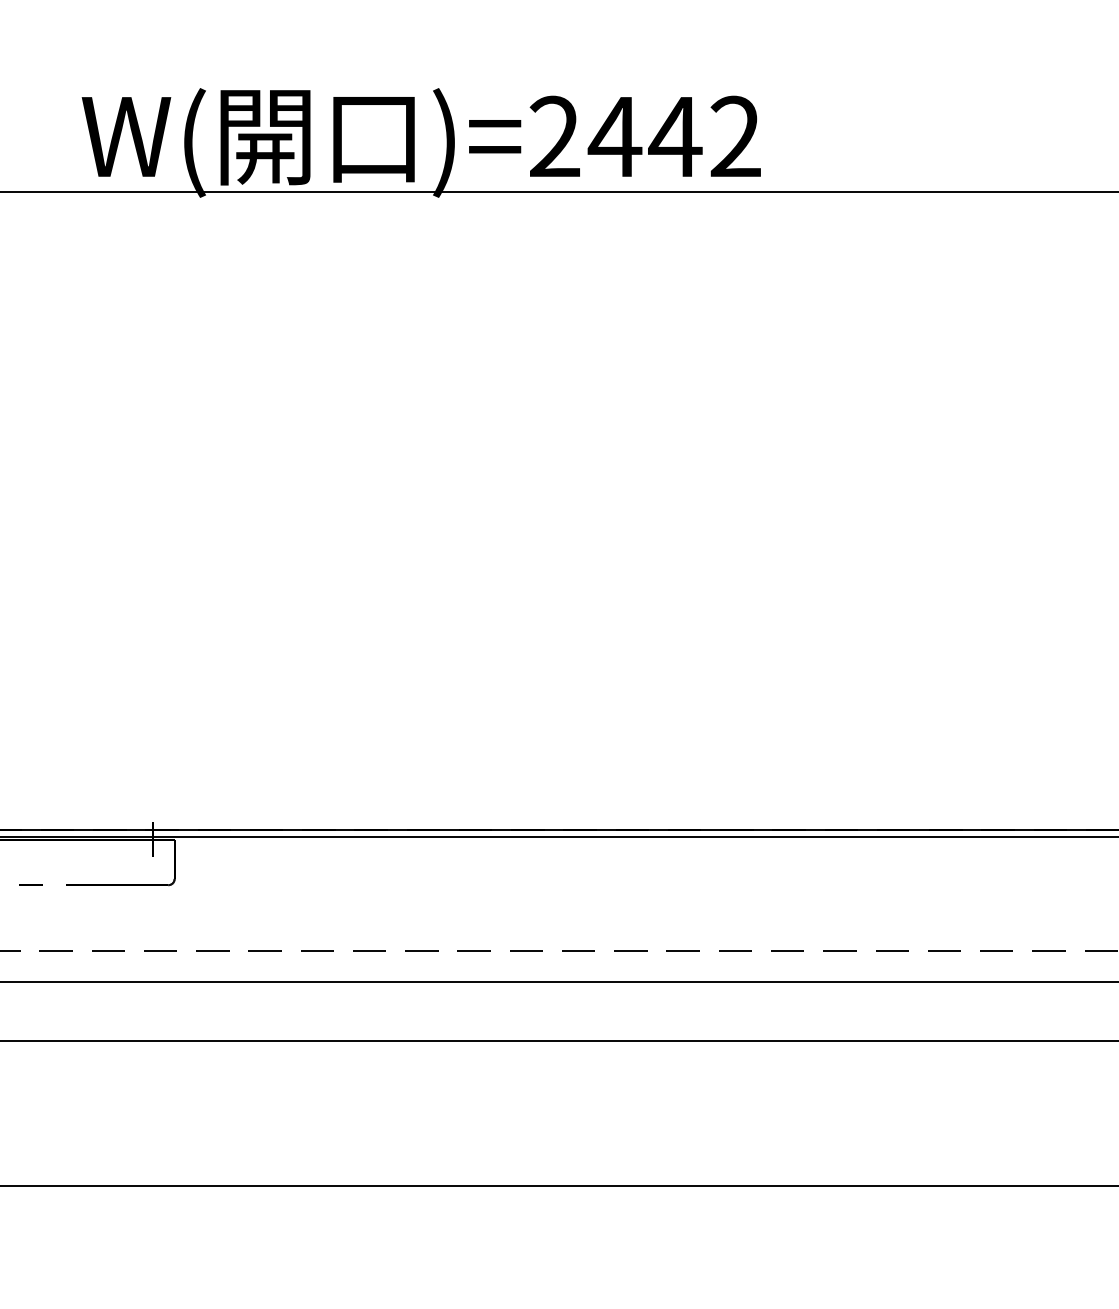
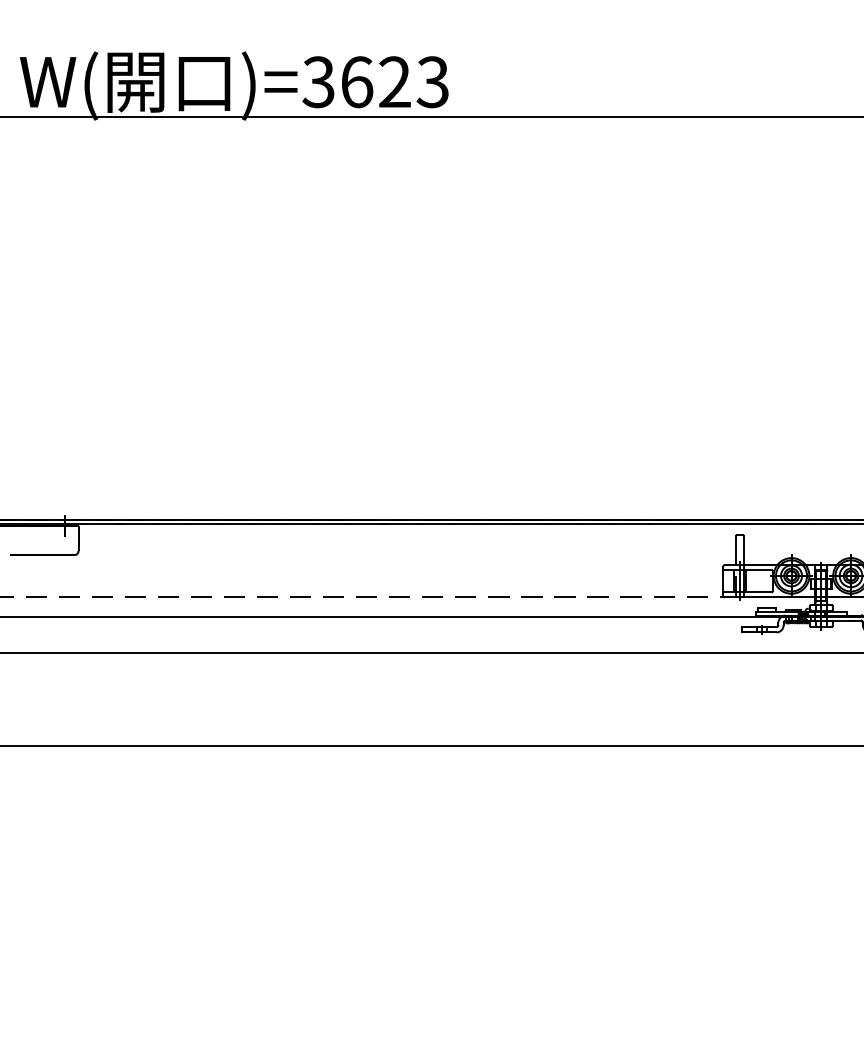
text: (644, 137) -> (375, 82), )=2442 -> )=3623

